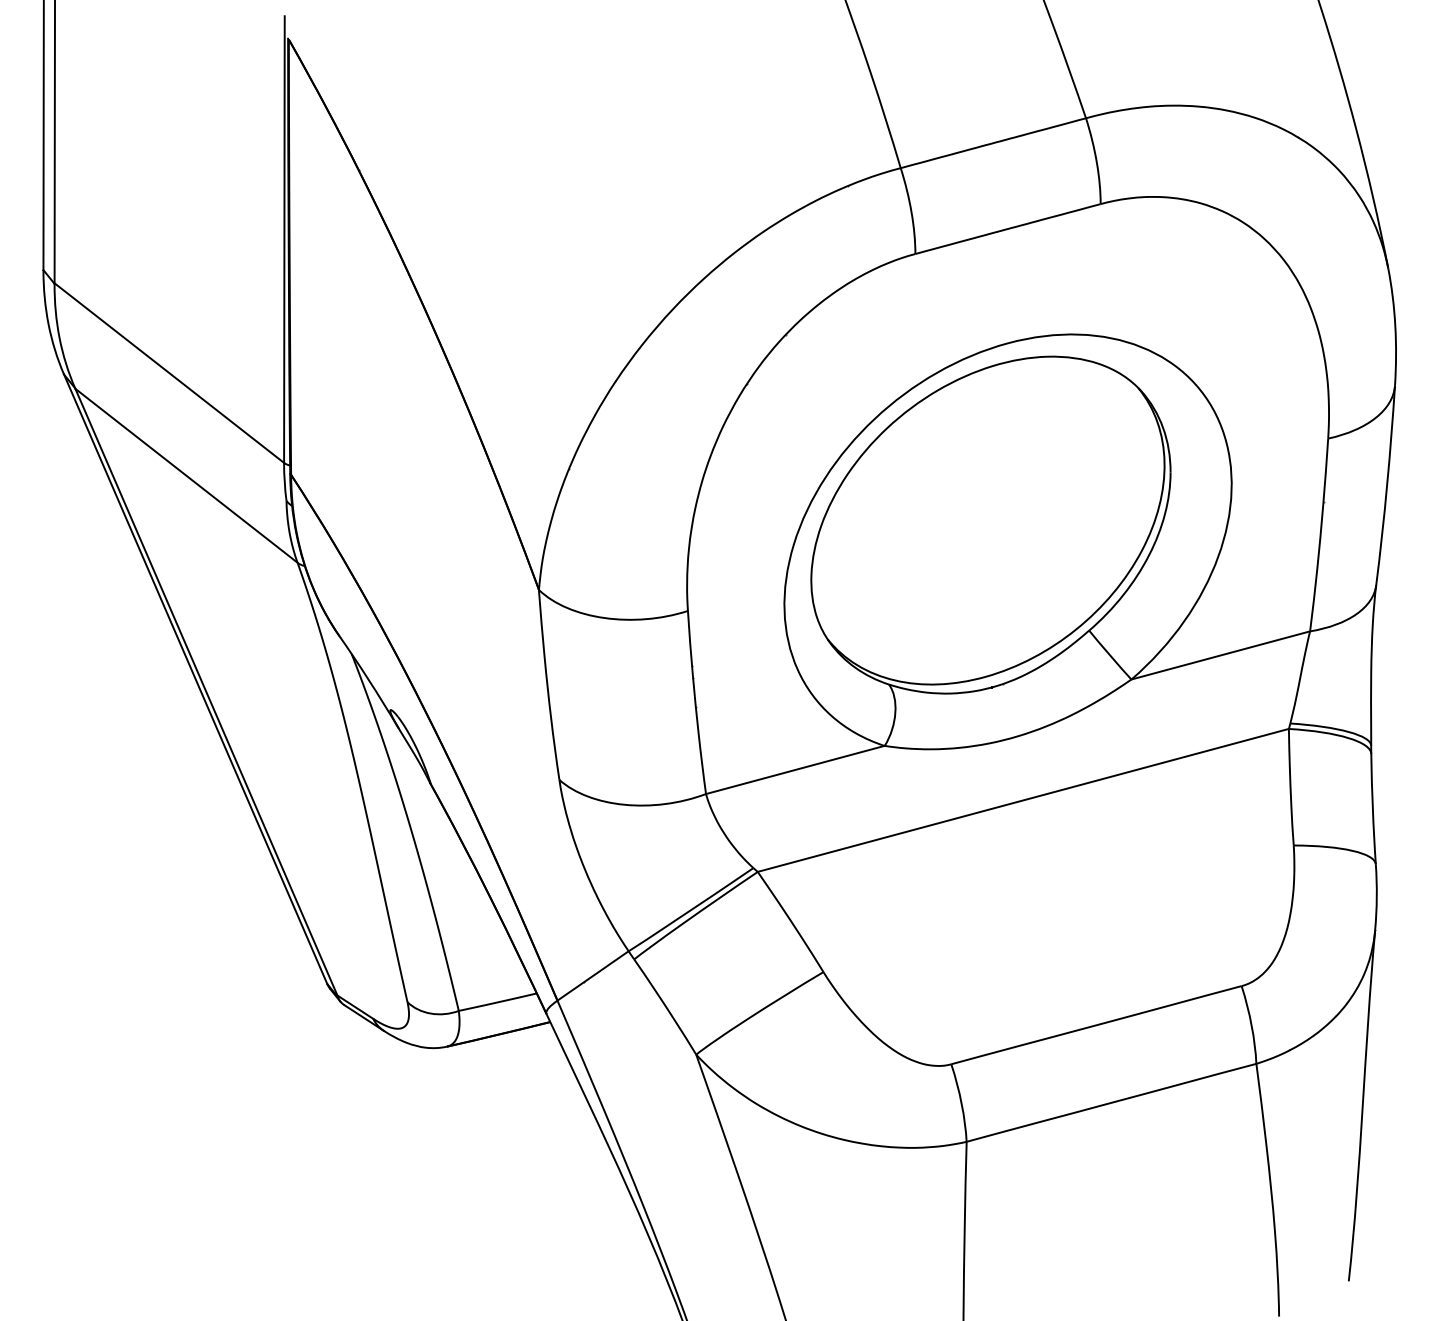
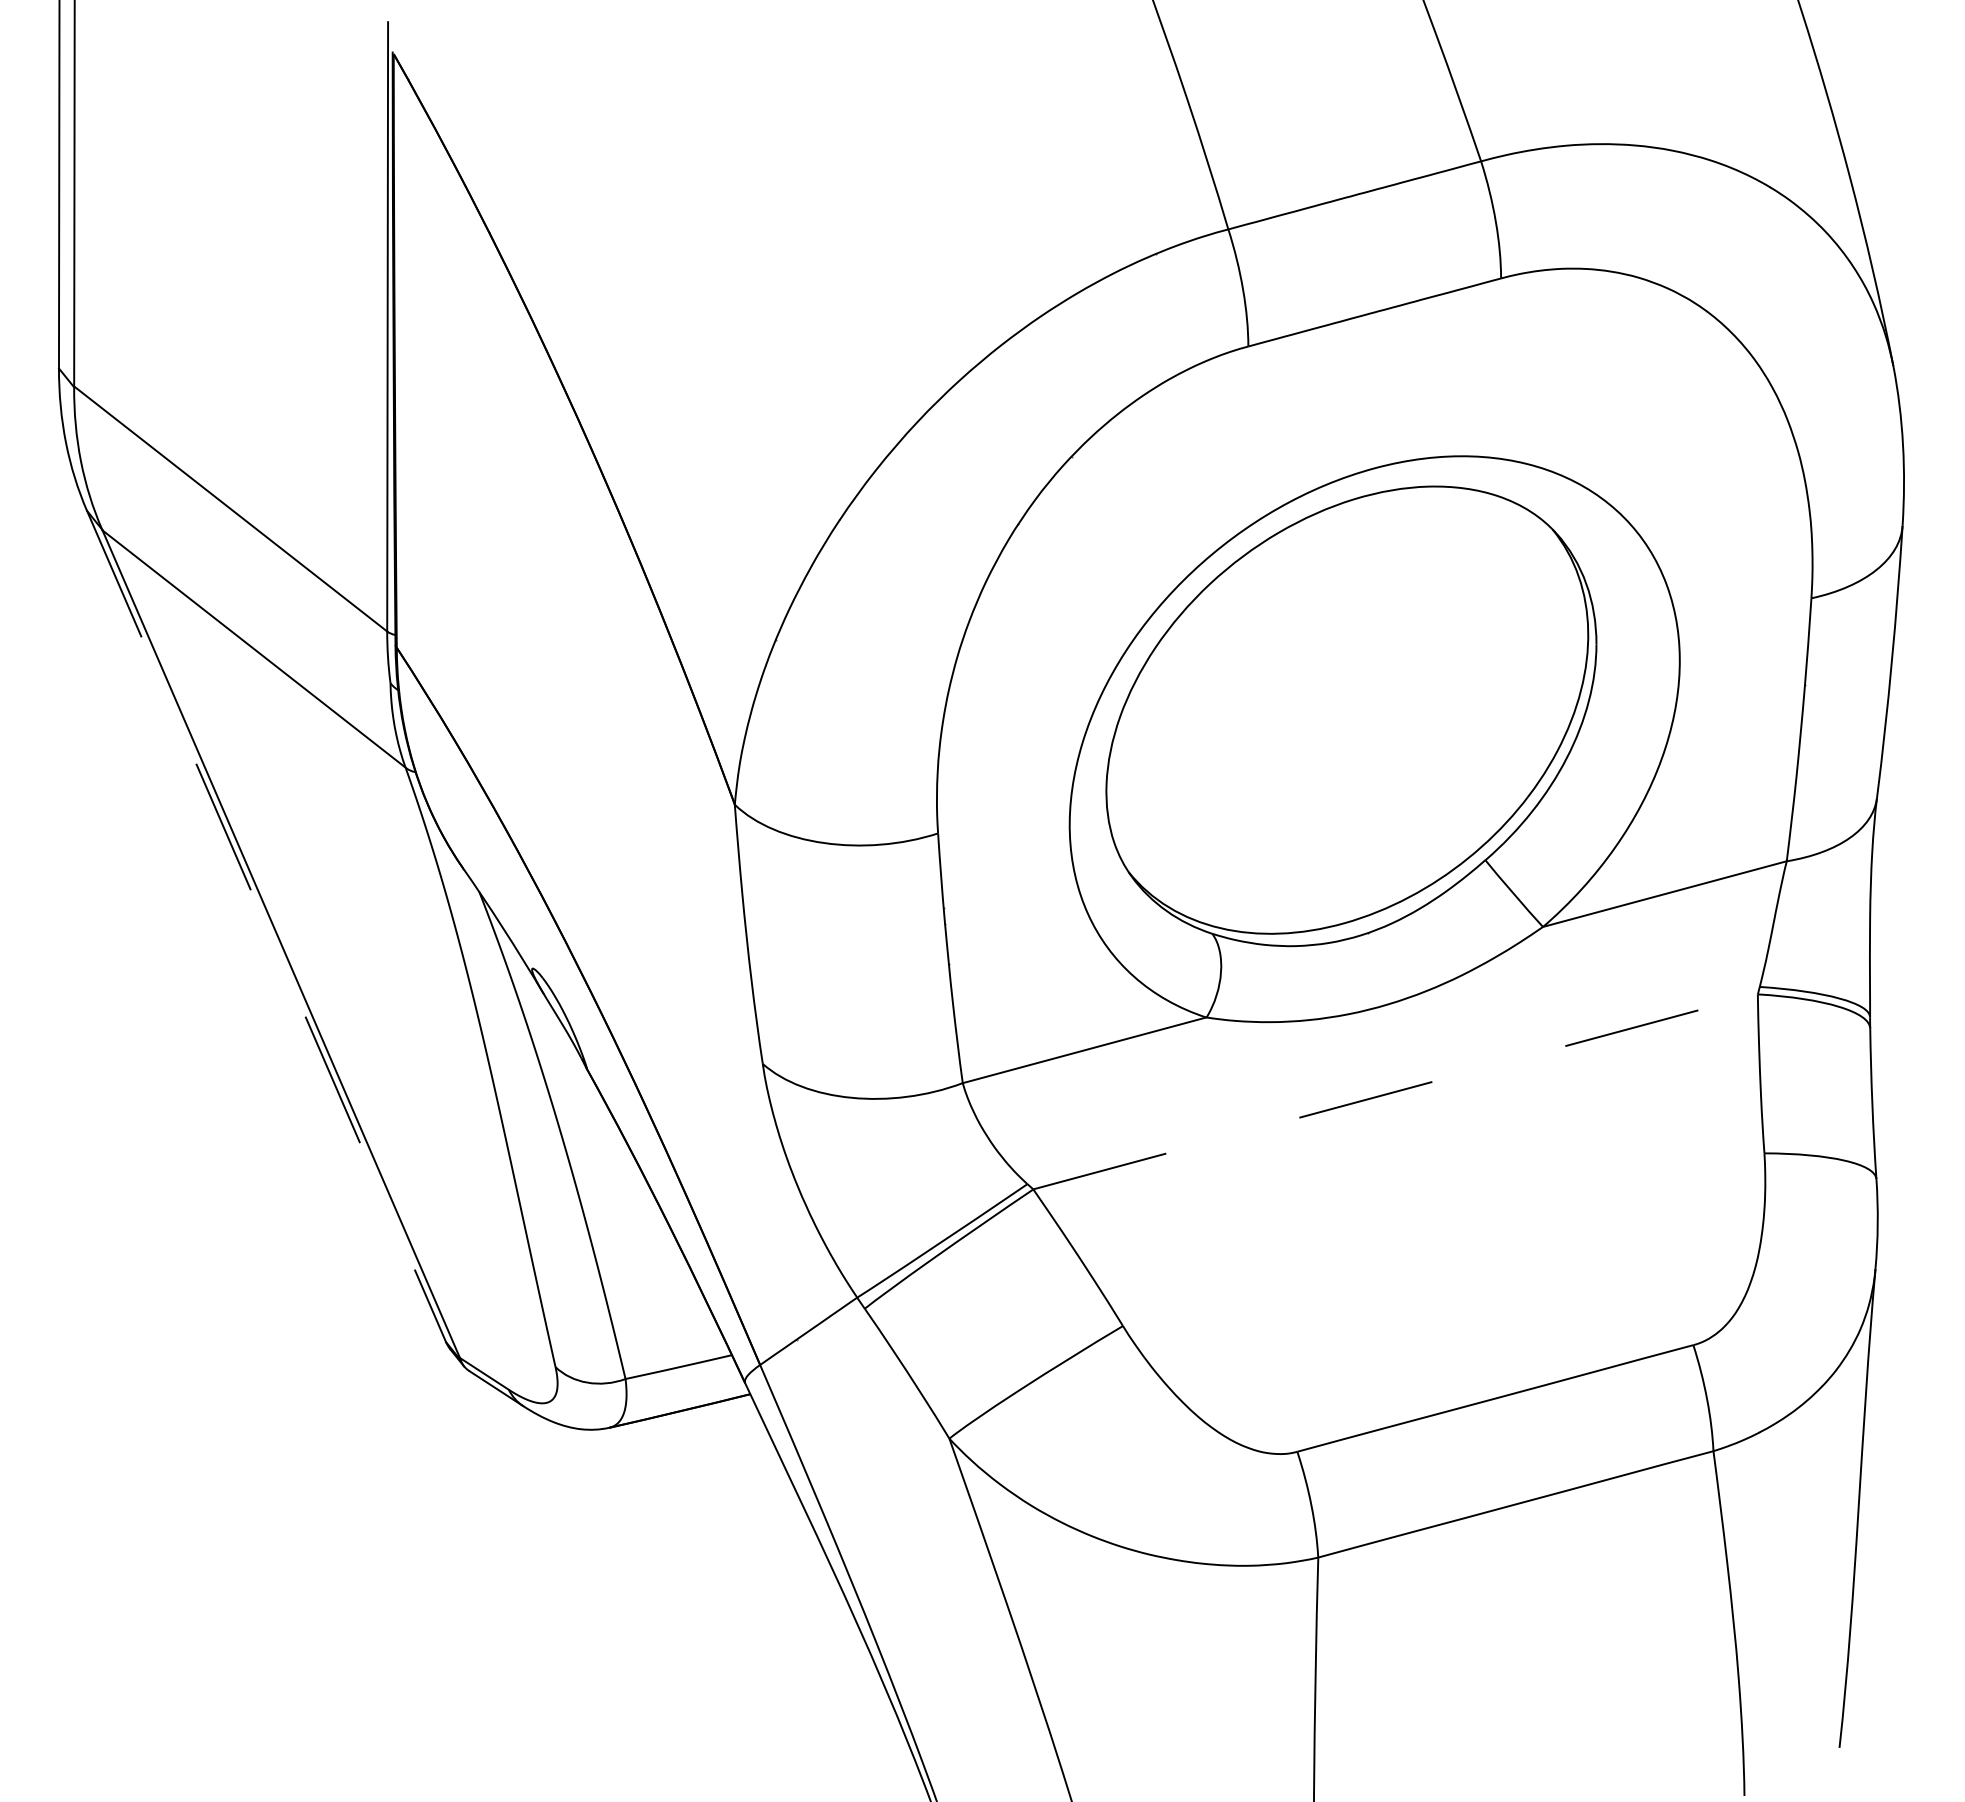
line: (195, 679) -> (266, 926), solid -> dashed
line: (1024, 800) -> (1396, 1091), solid -> dashed

